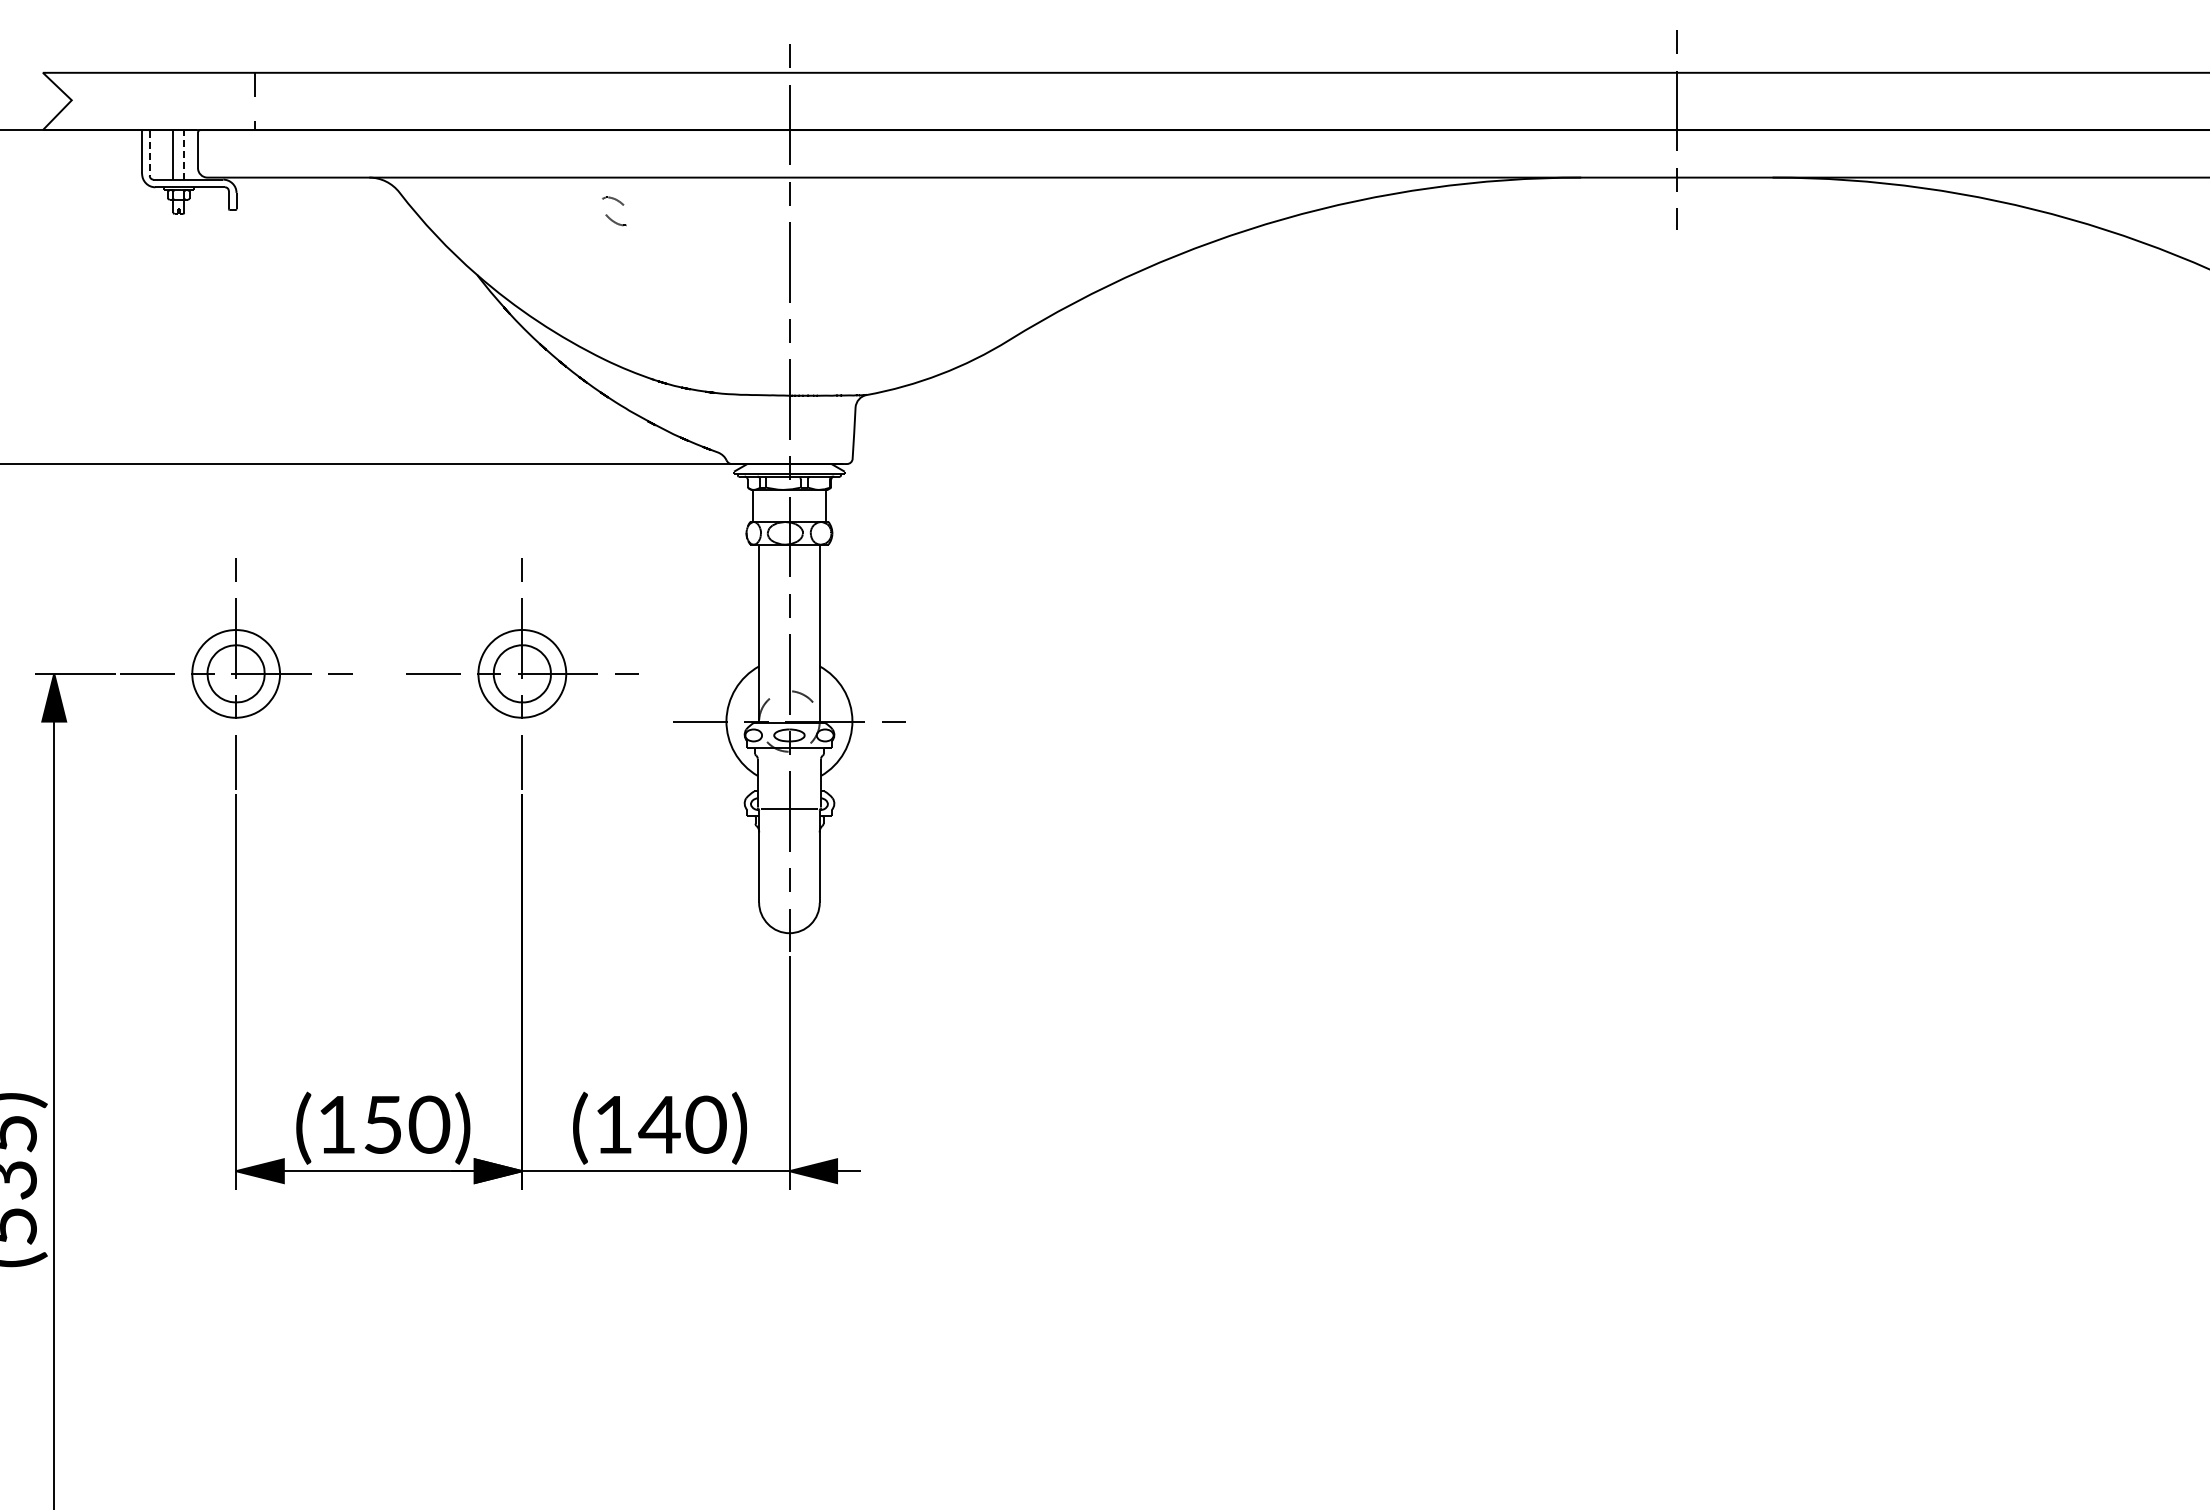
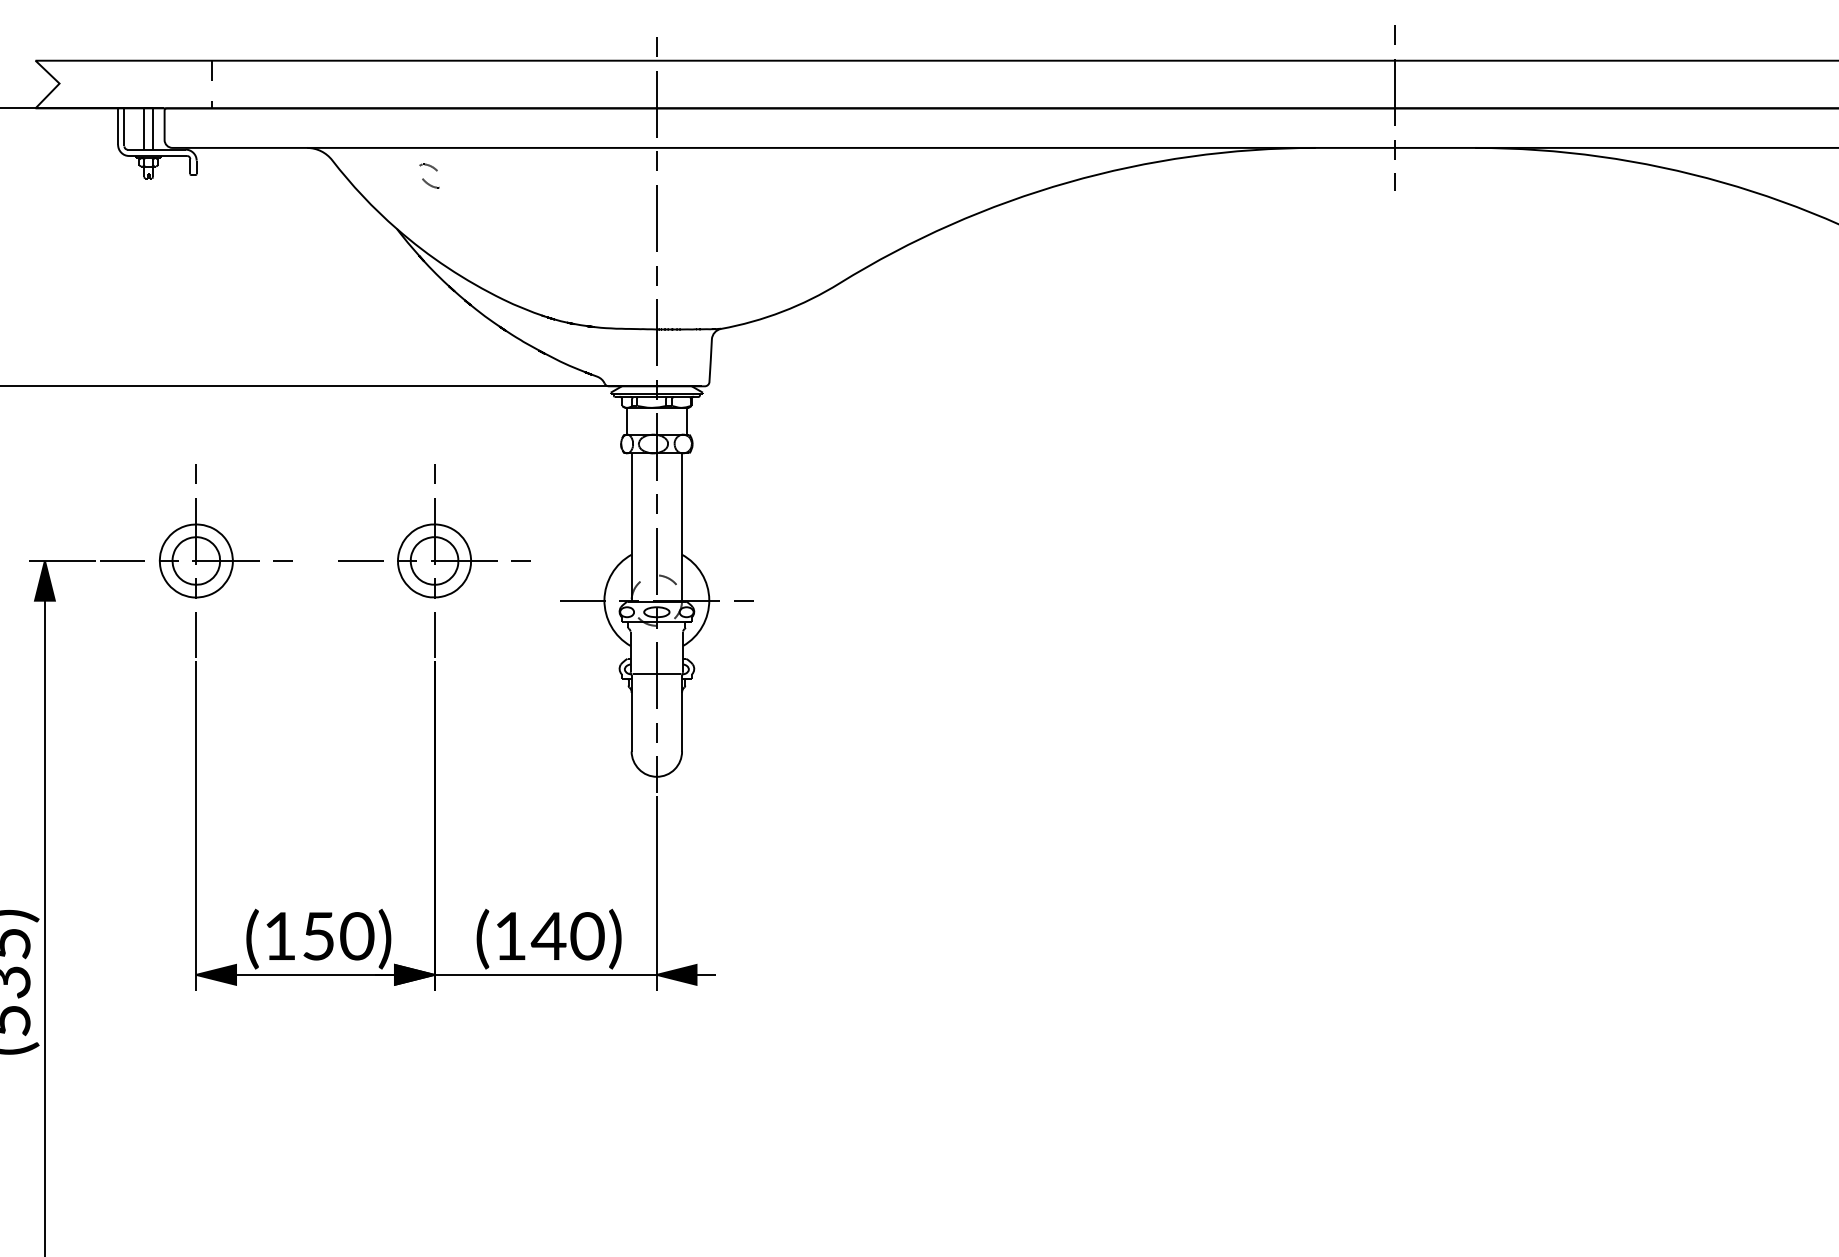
line: (149, 153) -> (124, 127), dashed -> solid
line: (184, 154) -> (153, 128), dashed -> solid
part: (610, 217) -> (426, 181), moved

